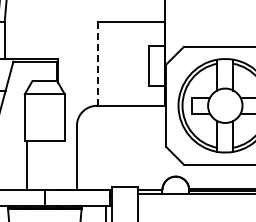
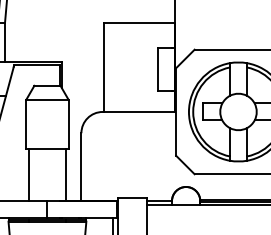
line: (98, 64) -> (104, 68), dashed -> solid
line: (62, 165) -> (66, 175), added

